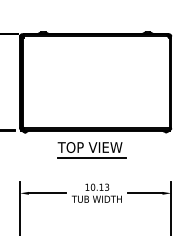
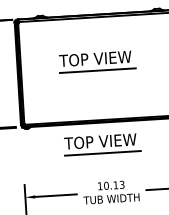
part: (91, 76) -> (97, 62), added

